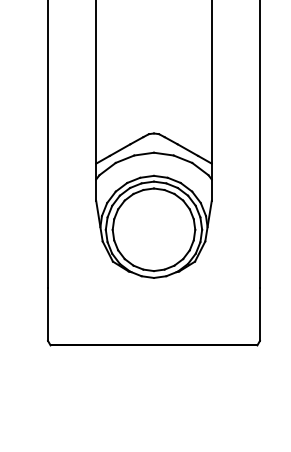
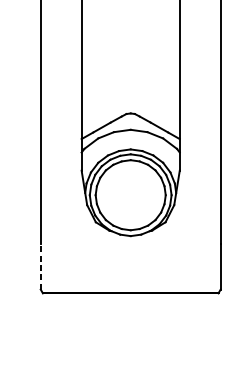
line: (48, 314) -> (41, 267), solid -> dashed

